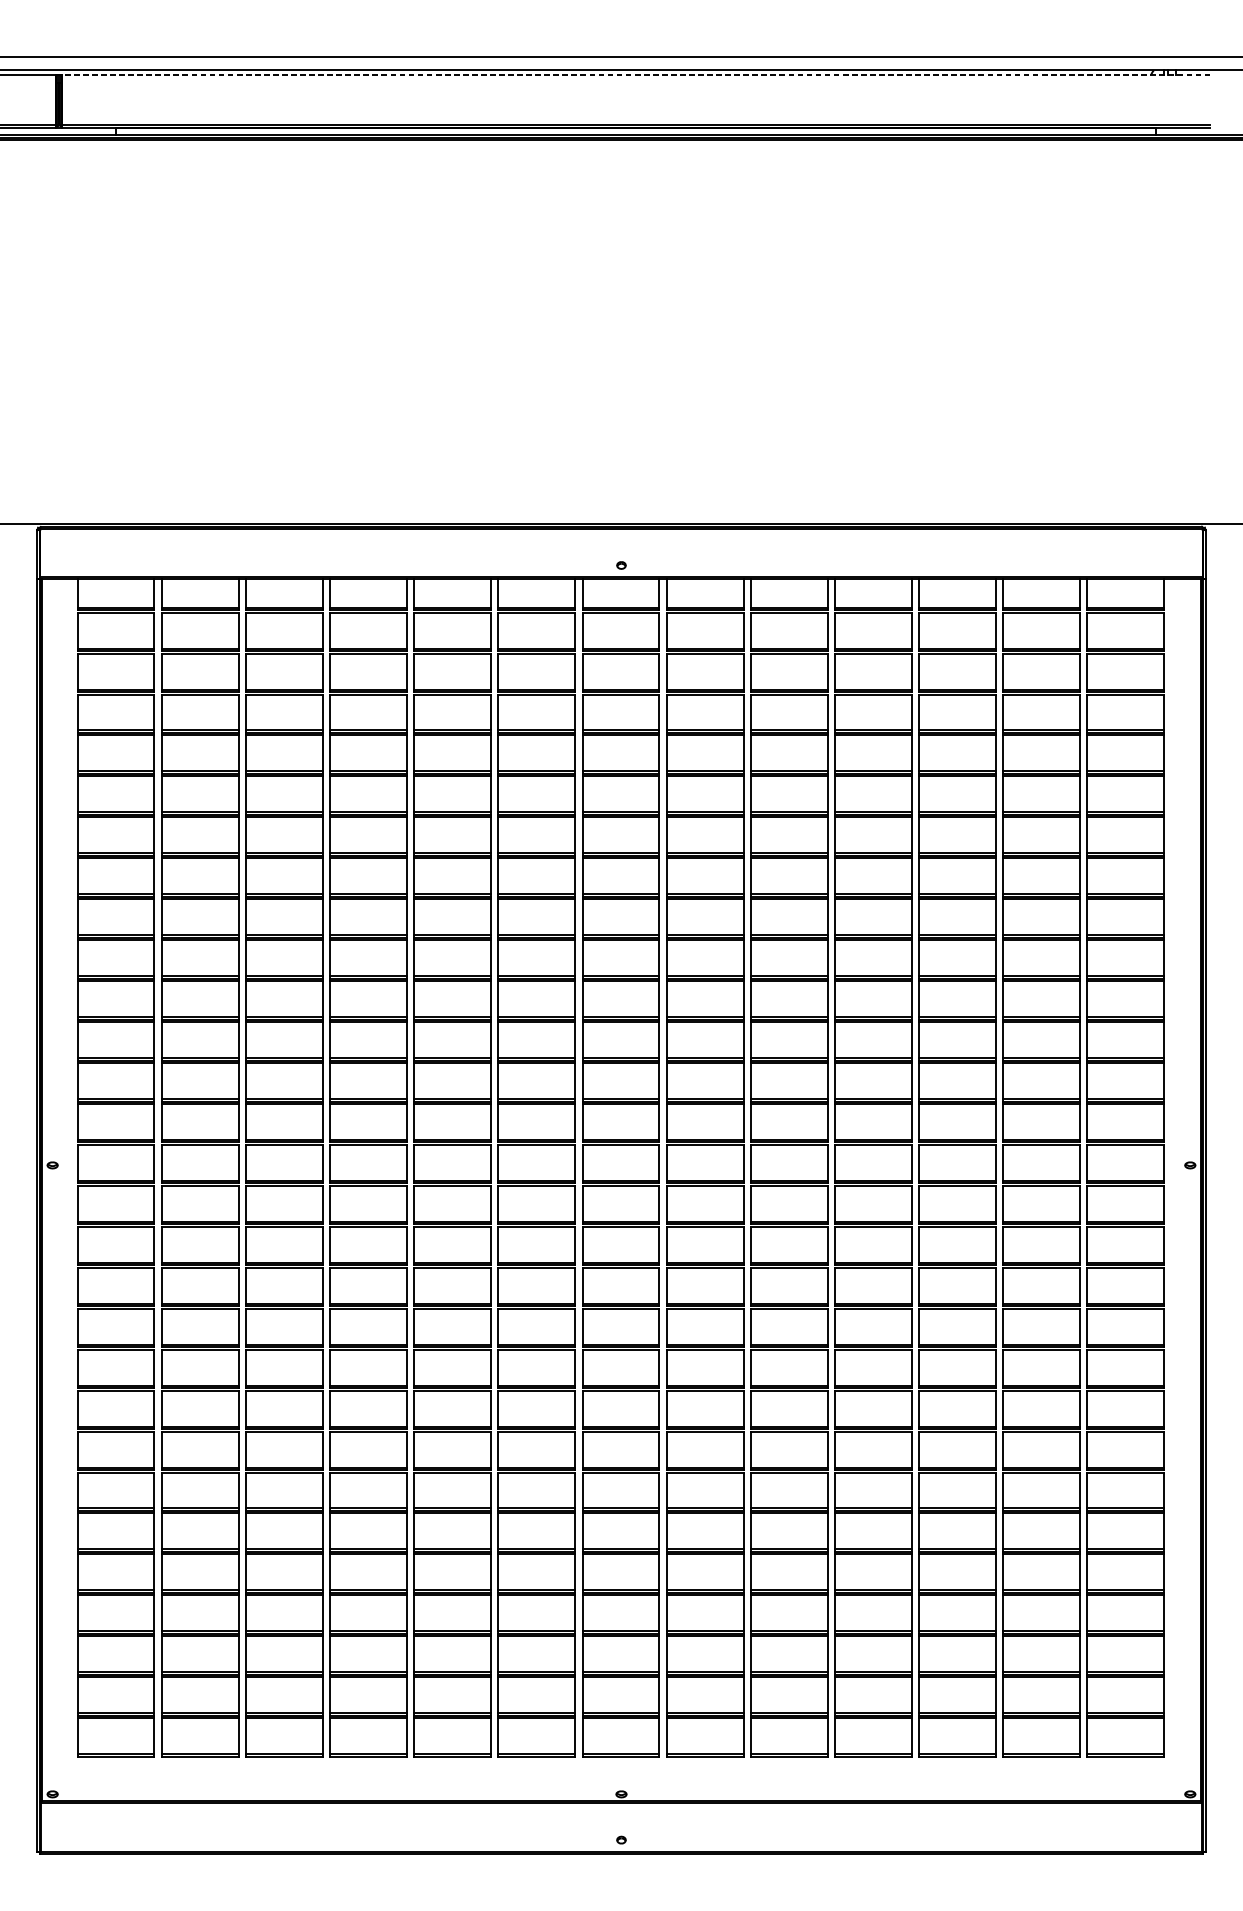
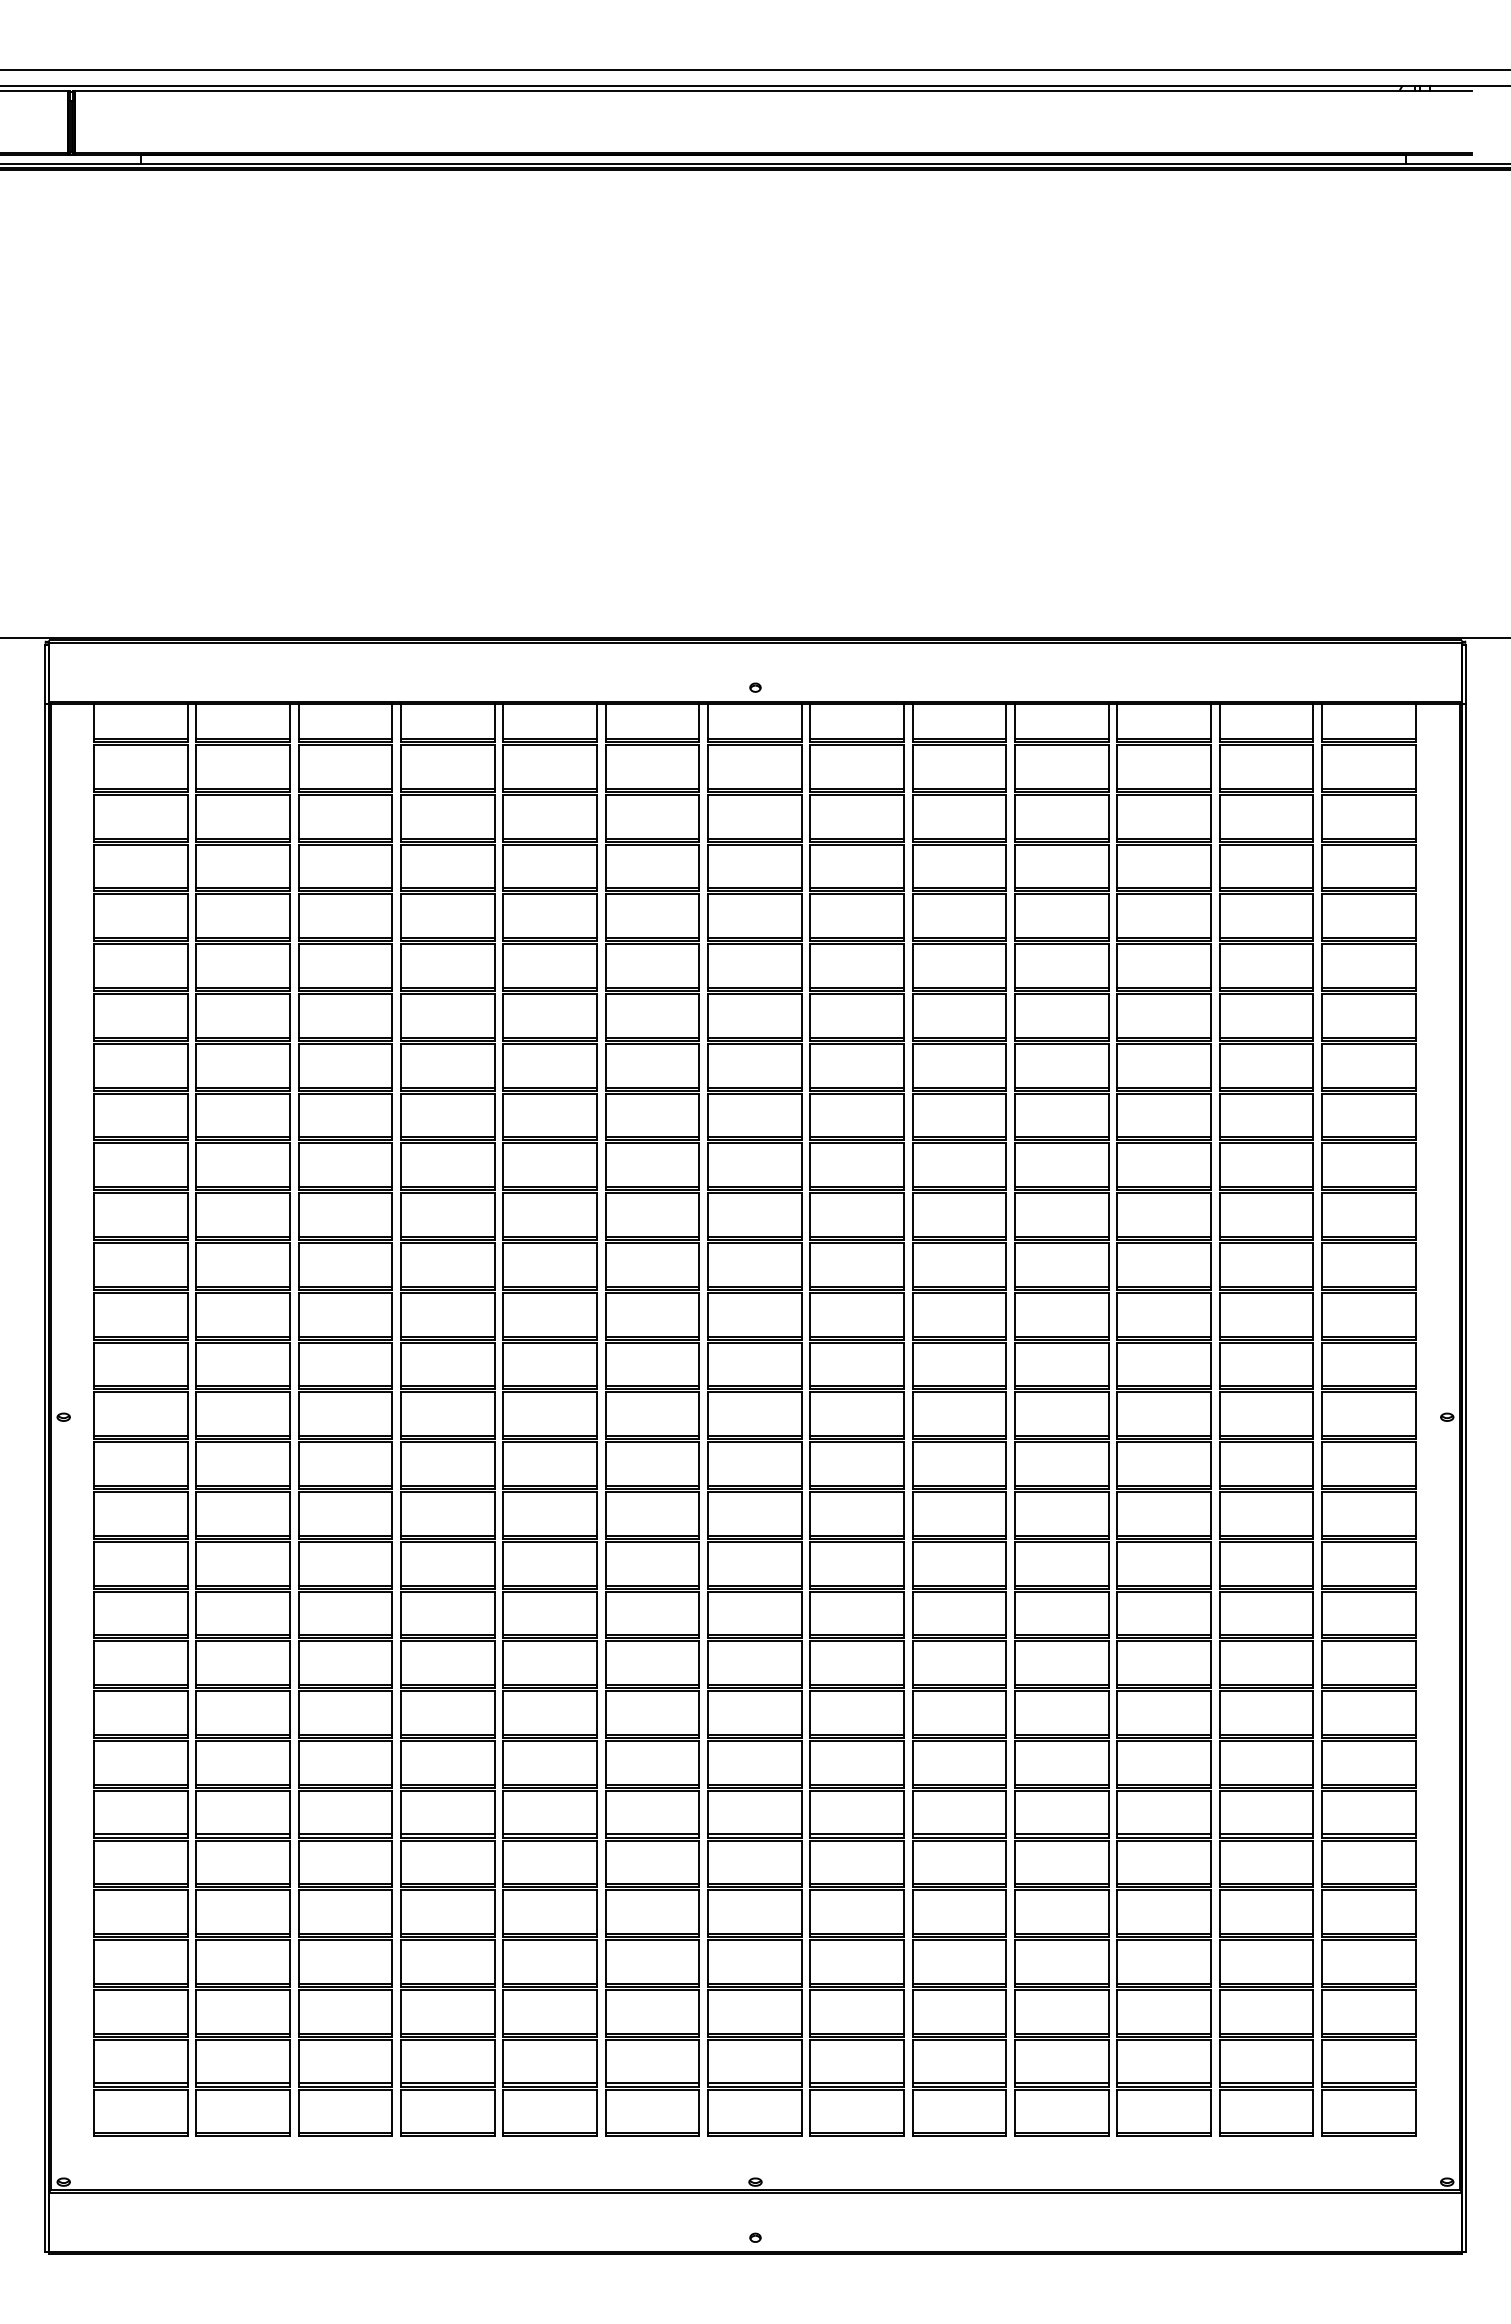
line: (636, 74) -> (773, 90), dashed -> solid

